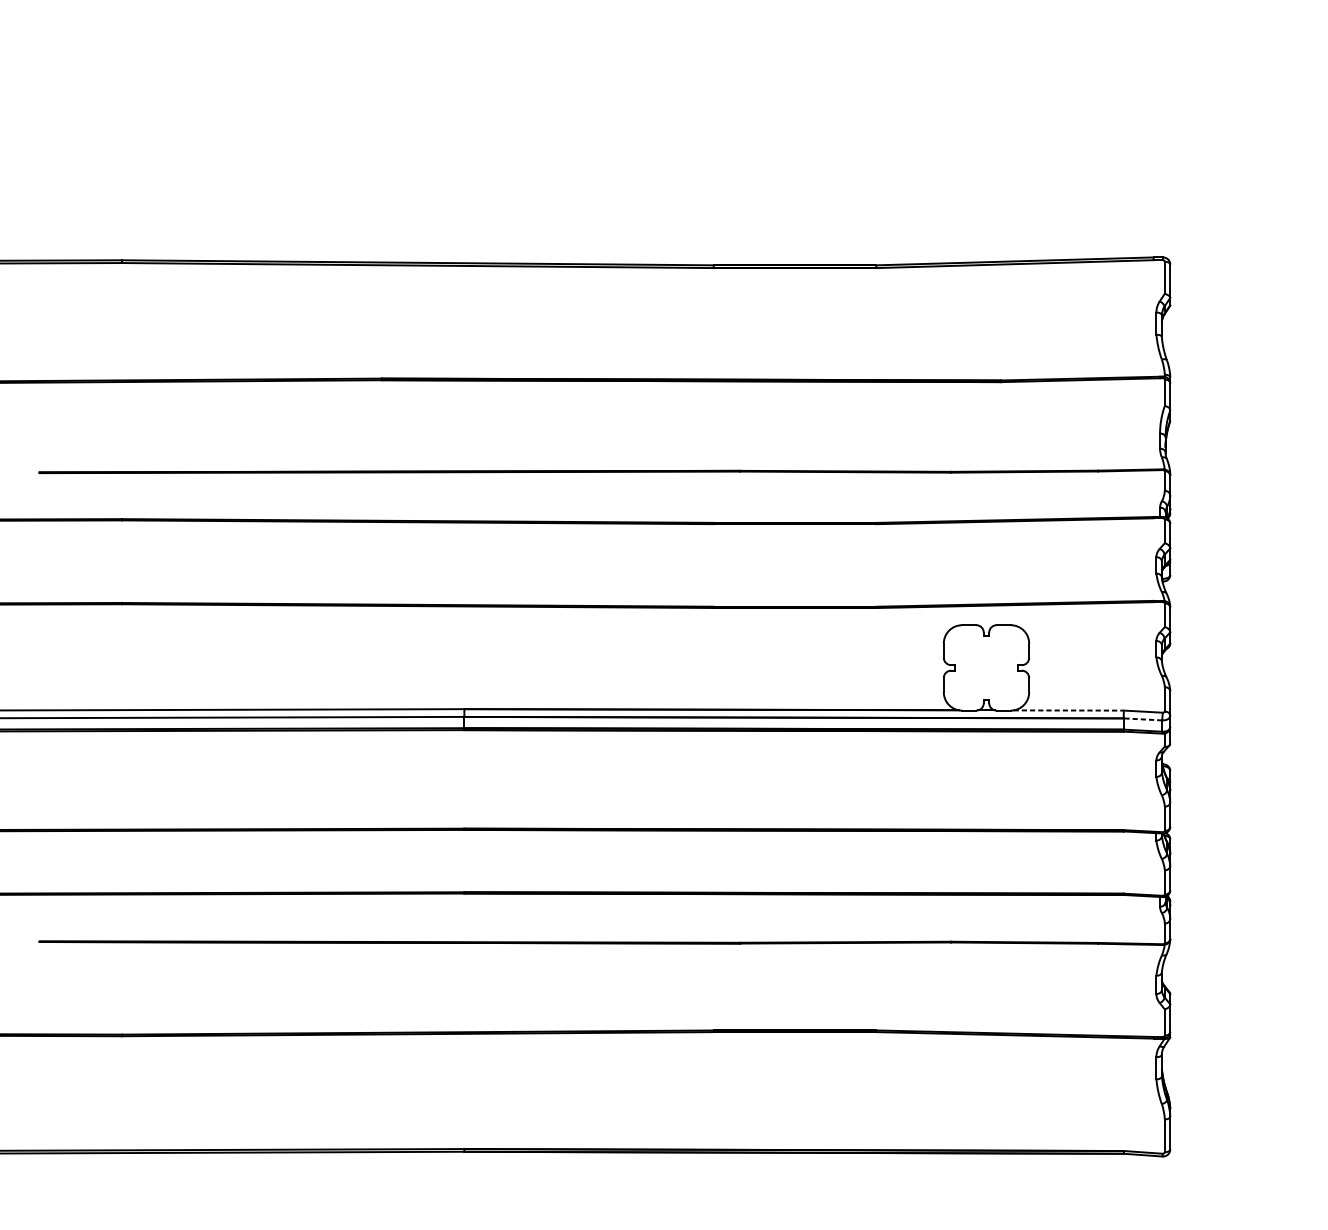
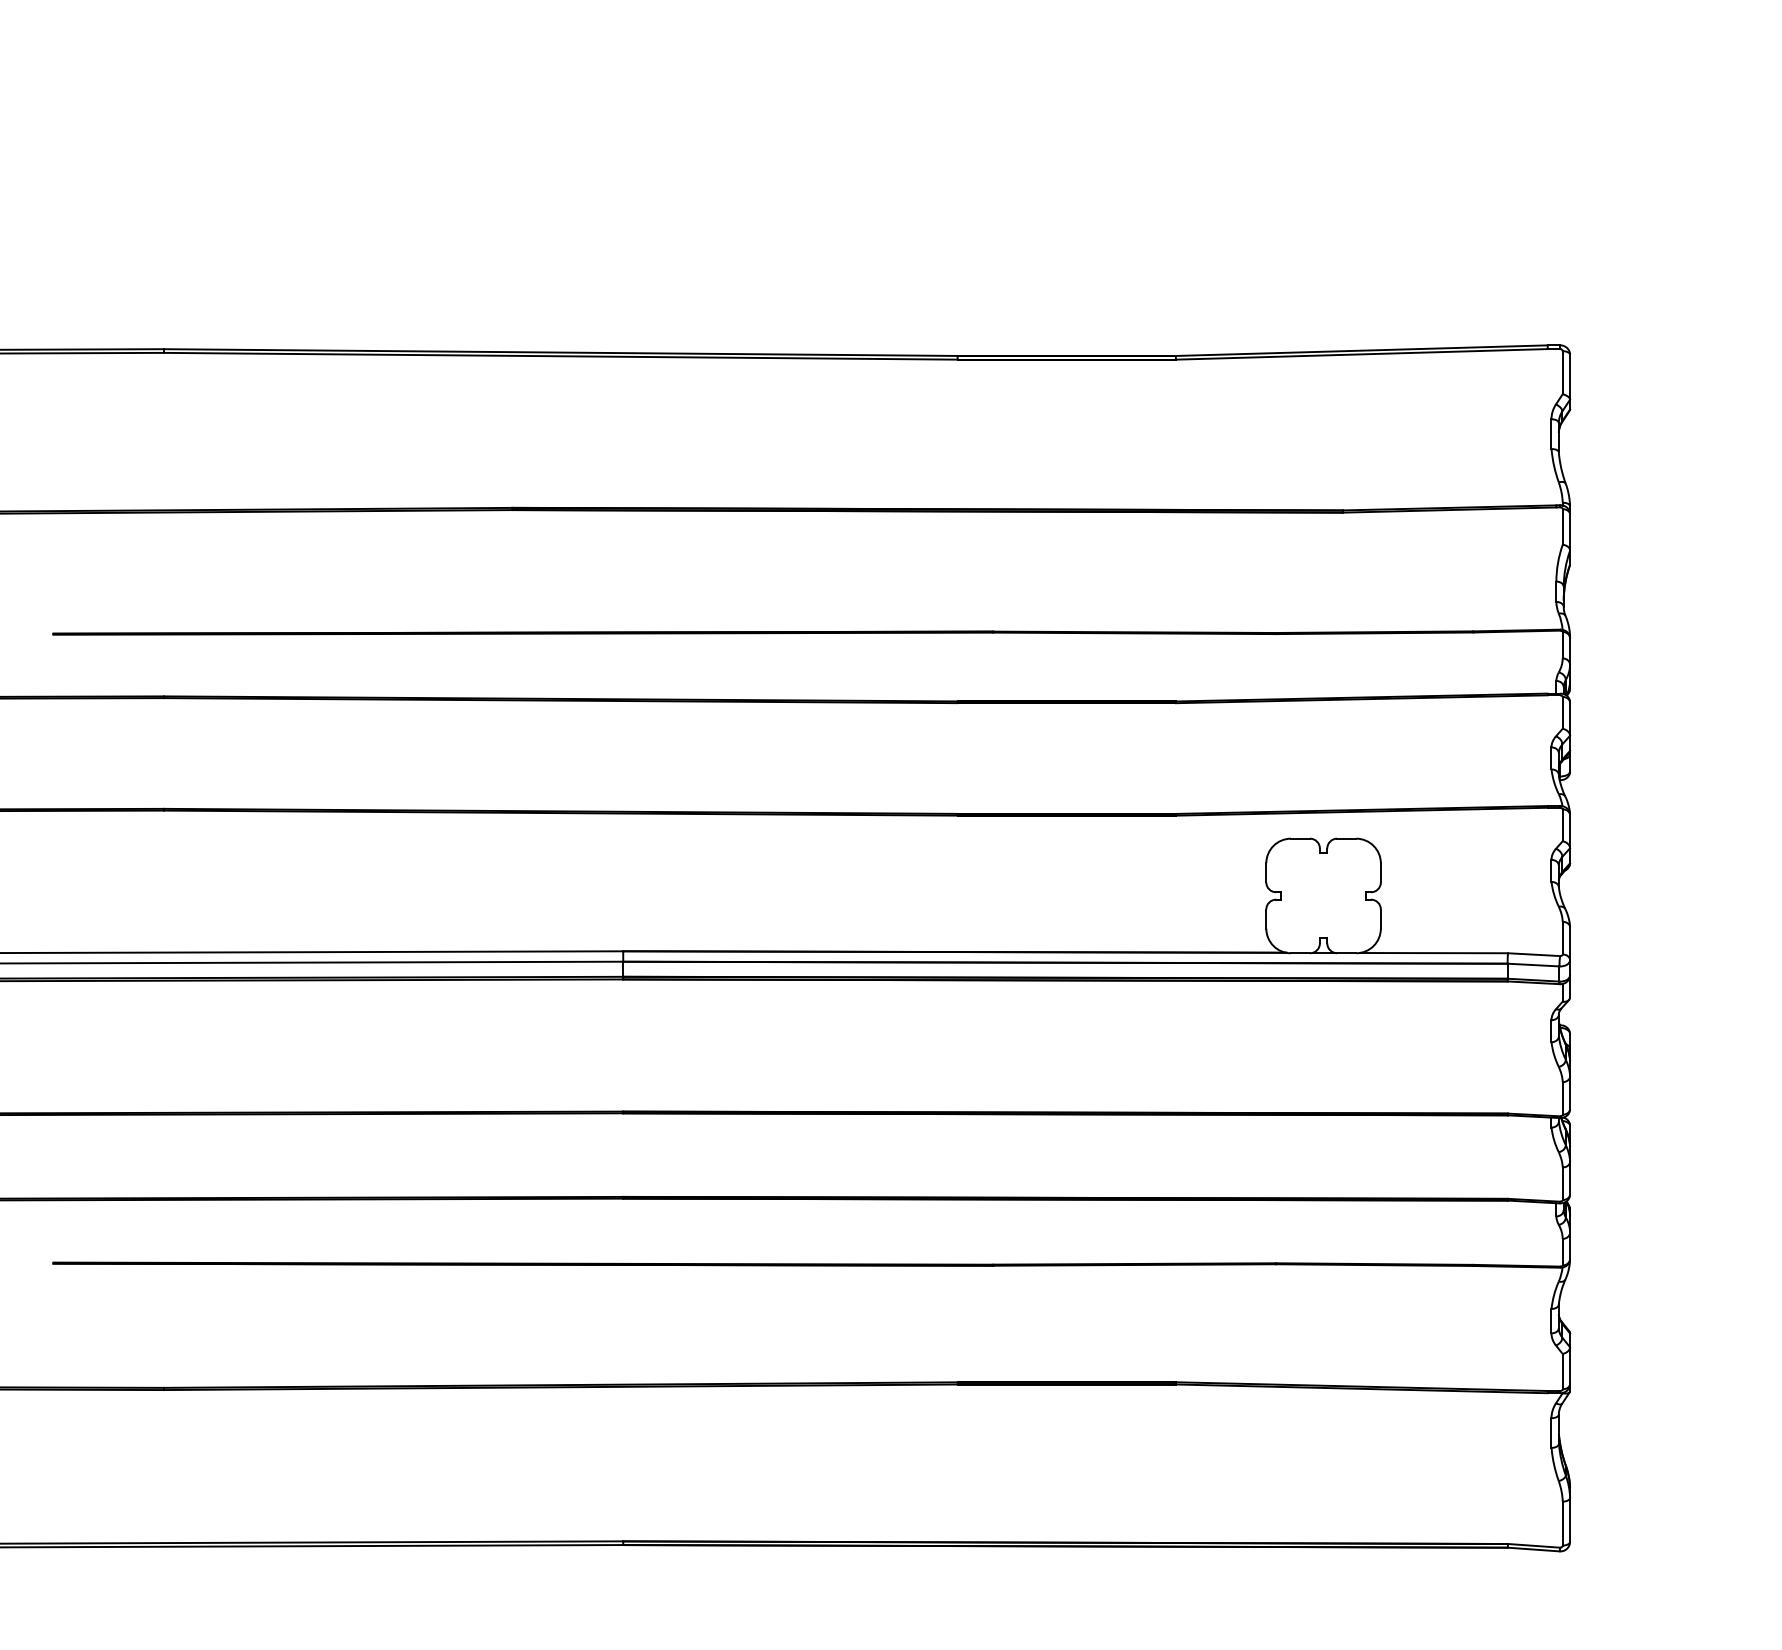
line: (1069, 710) -> (1434, 953), dashed -> solid
line: (1142, 719) -> (1533, 965), dashed -> solid

